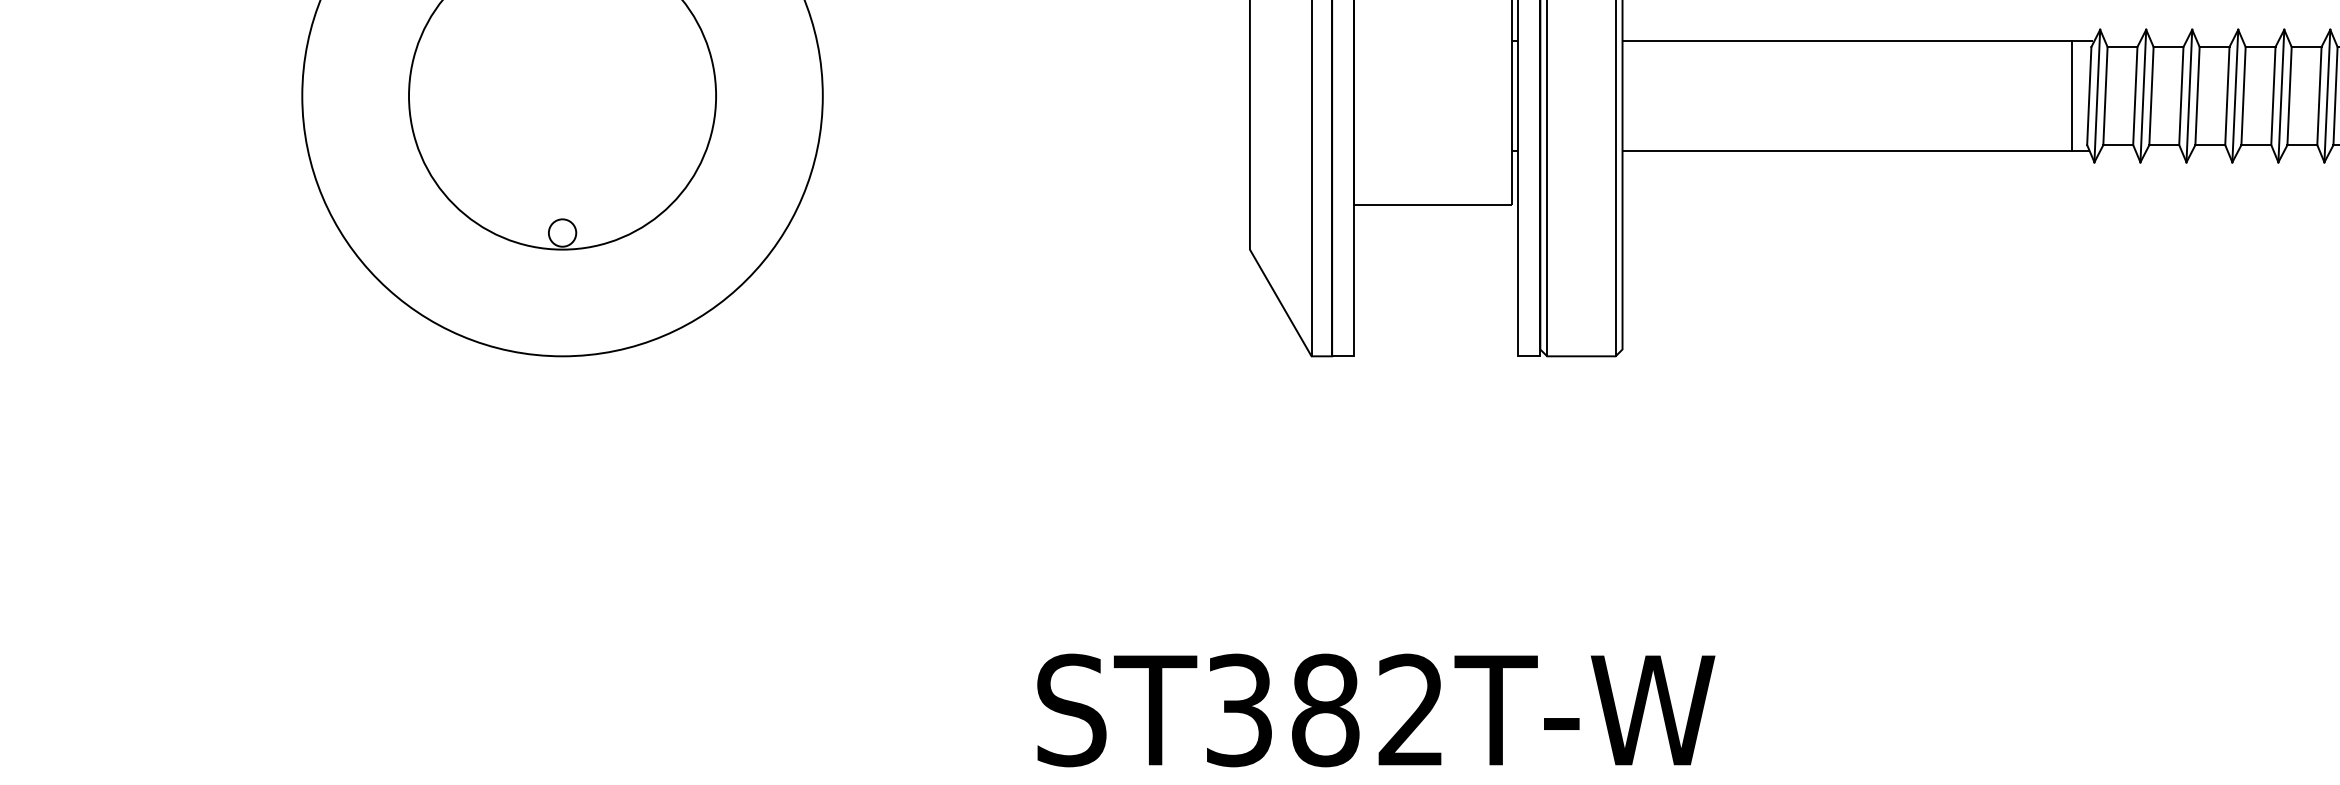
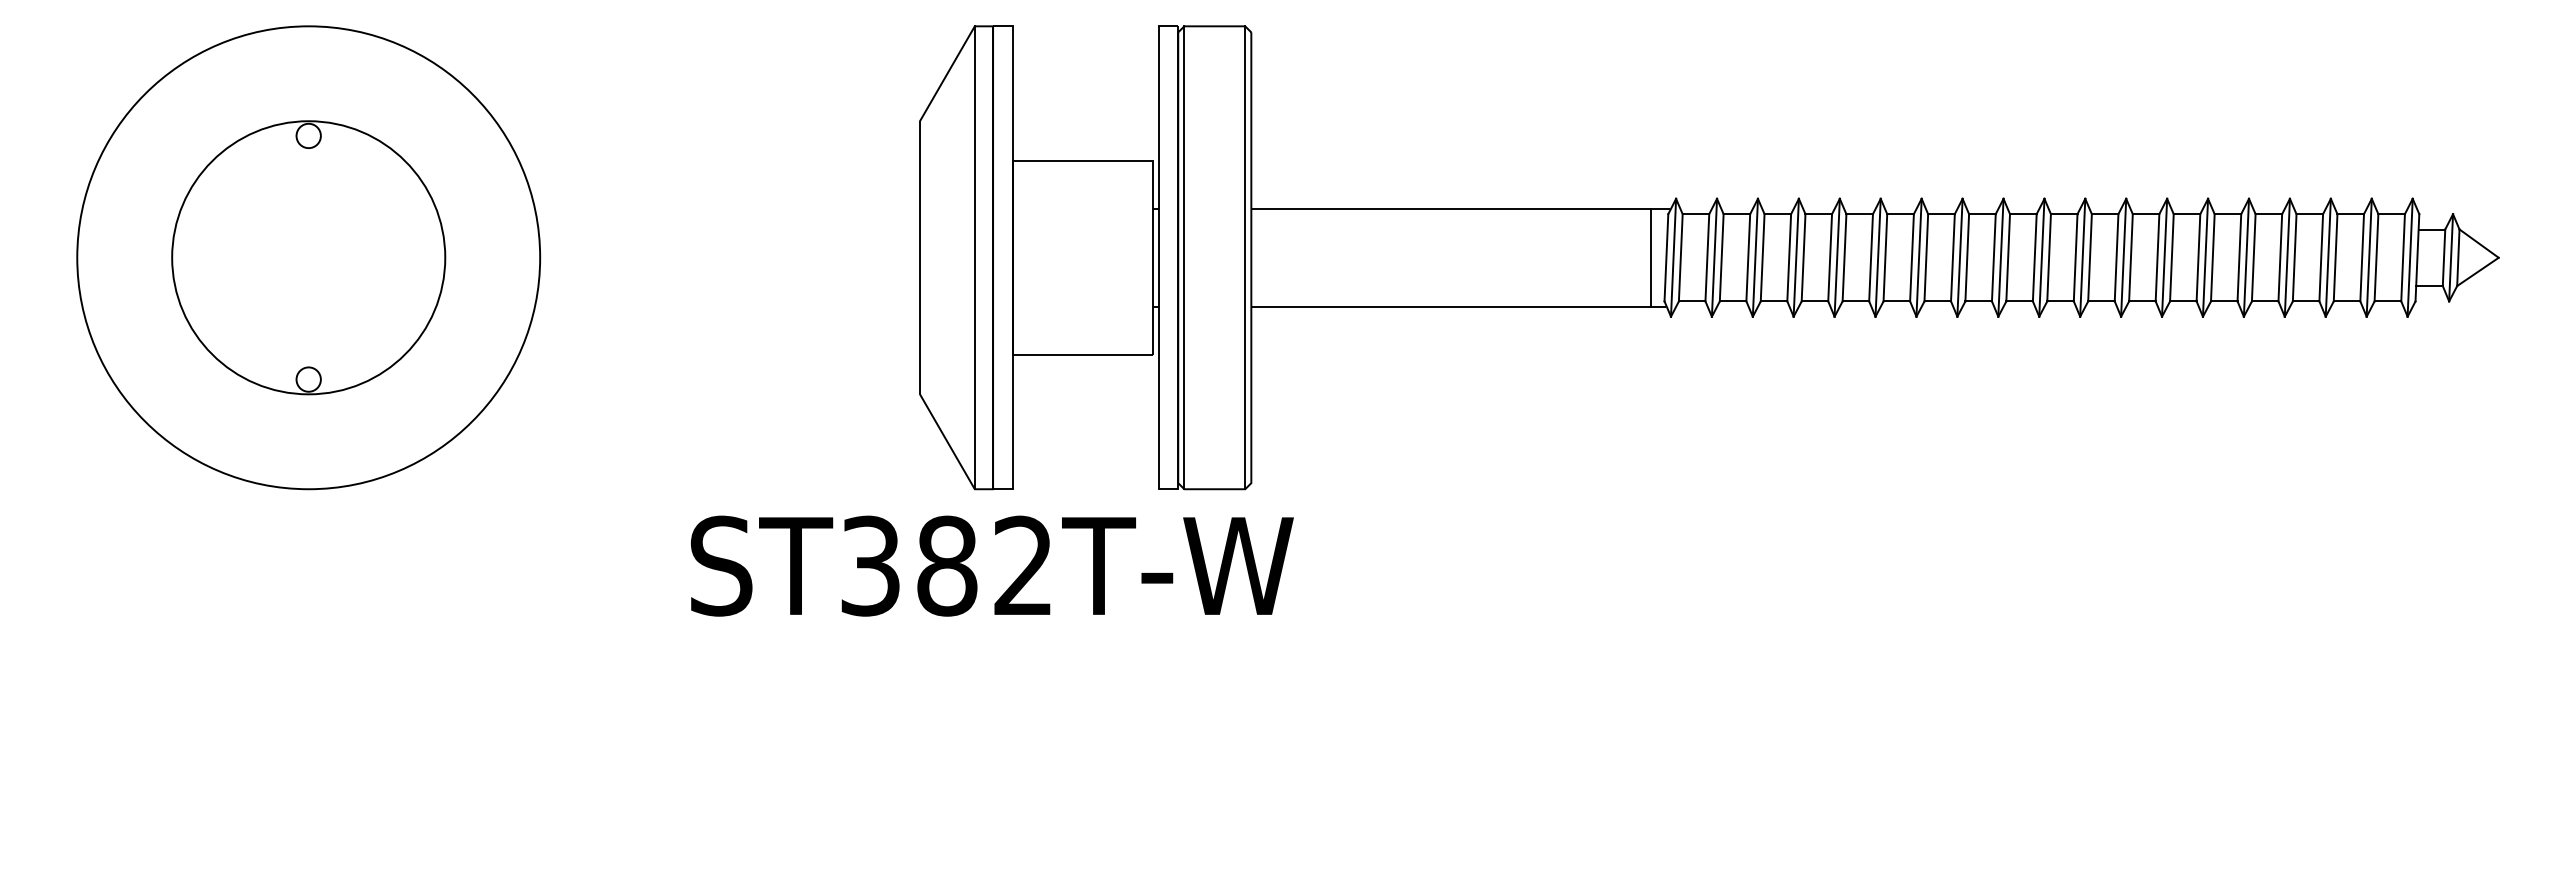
text: (1375, 709) -> (991, 565), moved

